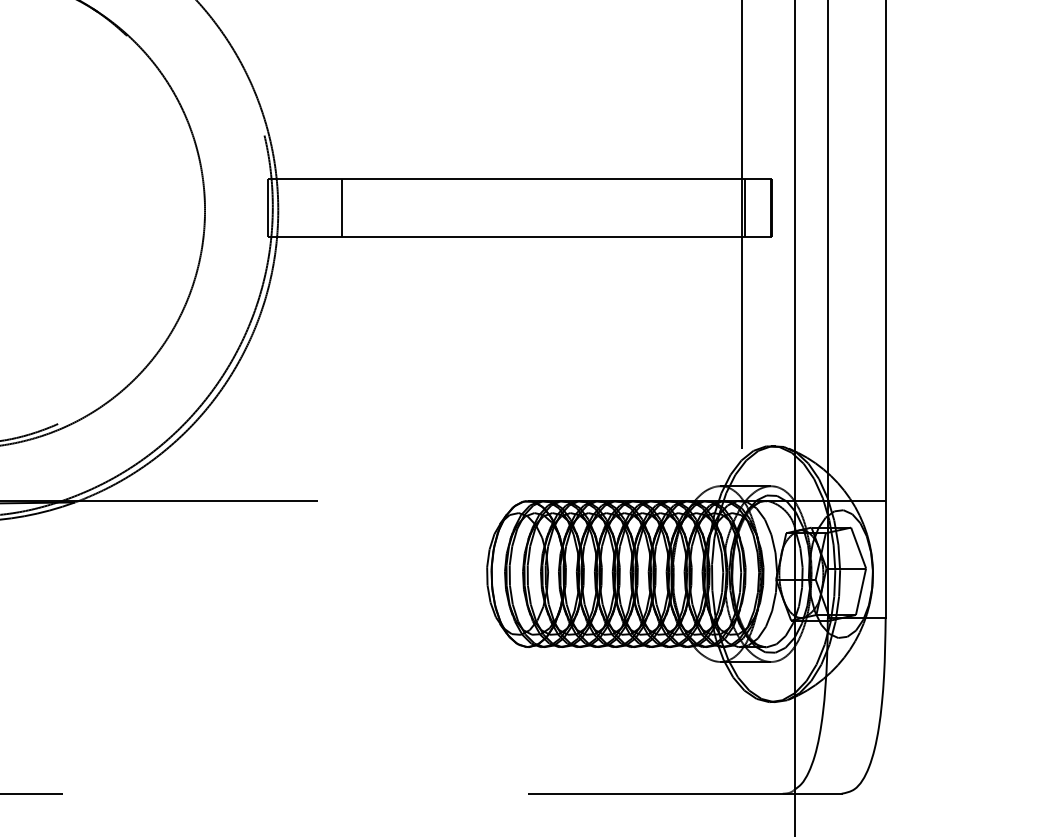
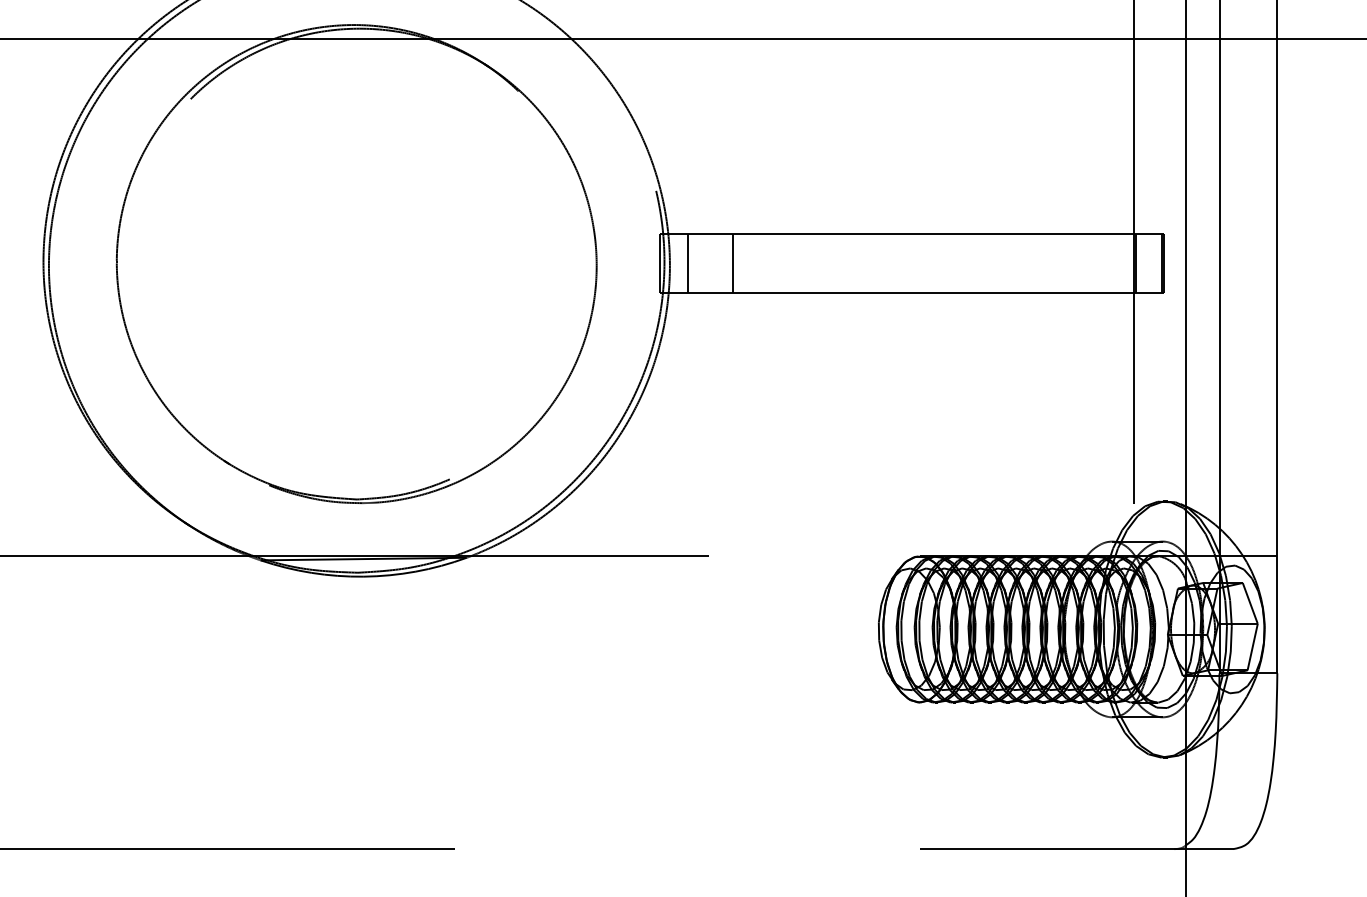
line: (295, 208) -> (687, 263), added

